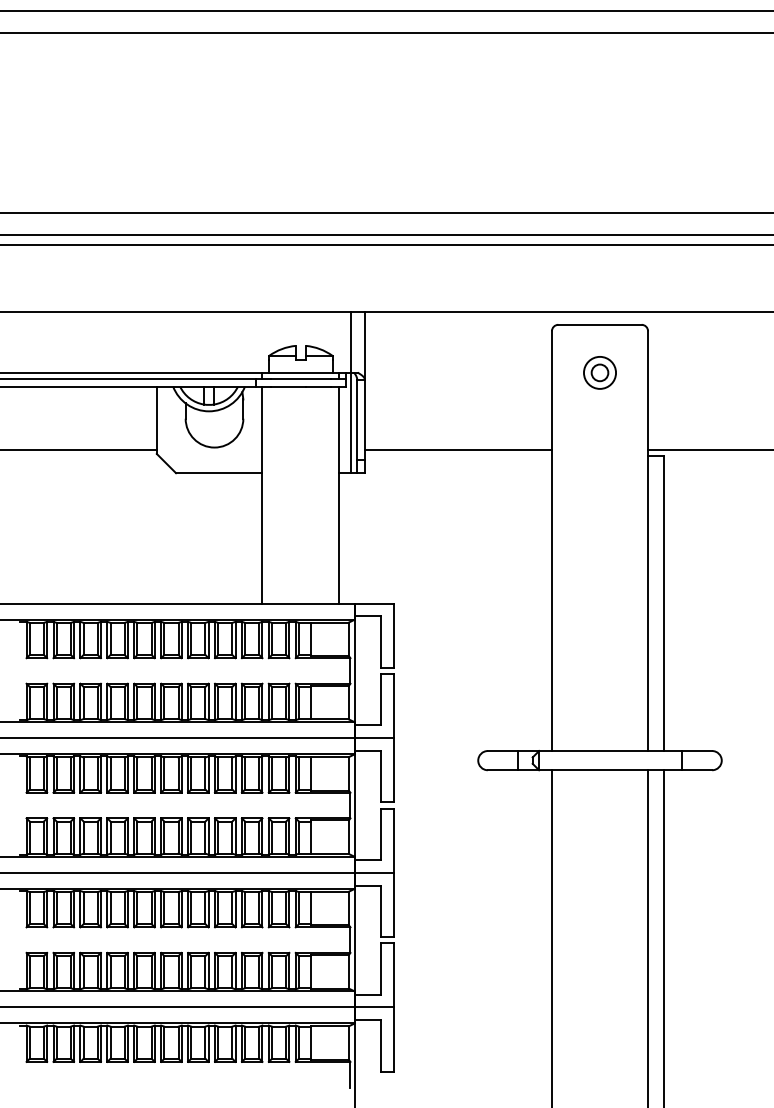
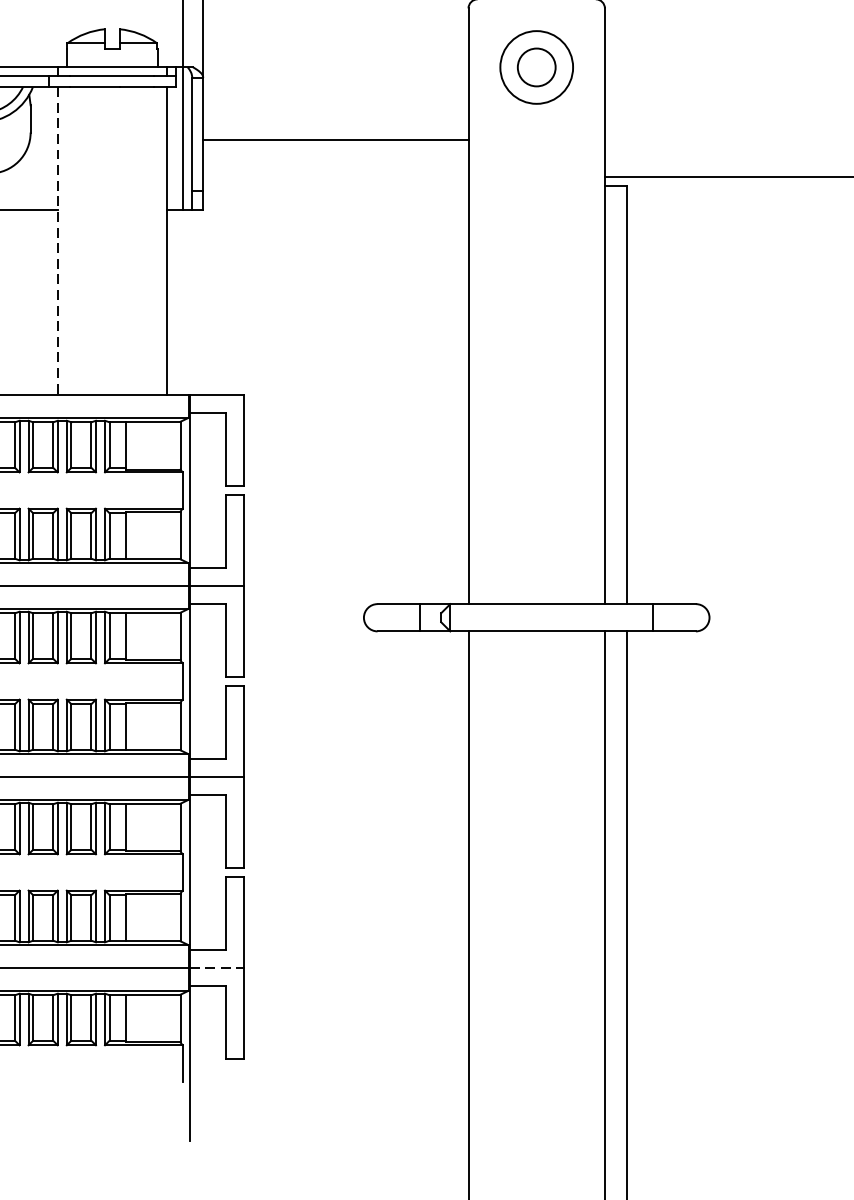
part: (599, 372) -> (536, 66), size x1.6
line: (458, 449) -> (335, 139), moved
line: (262, 495) -> (57, 241), solid -> dashed
line: (375, 1007) -> (218, 968), solid -> dashed

